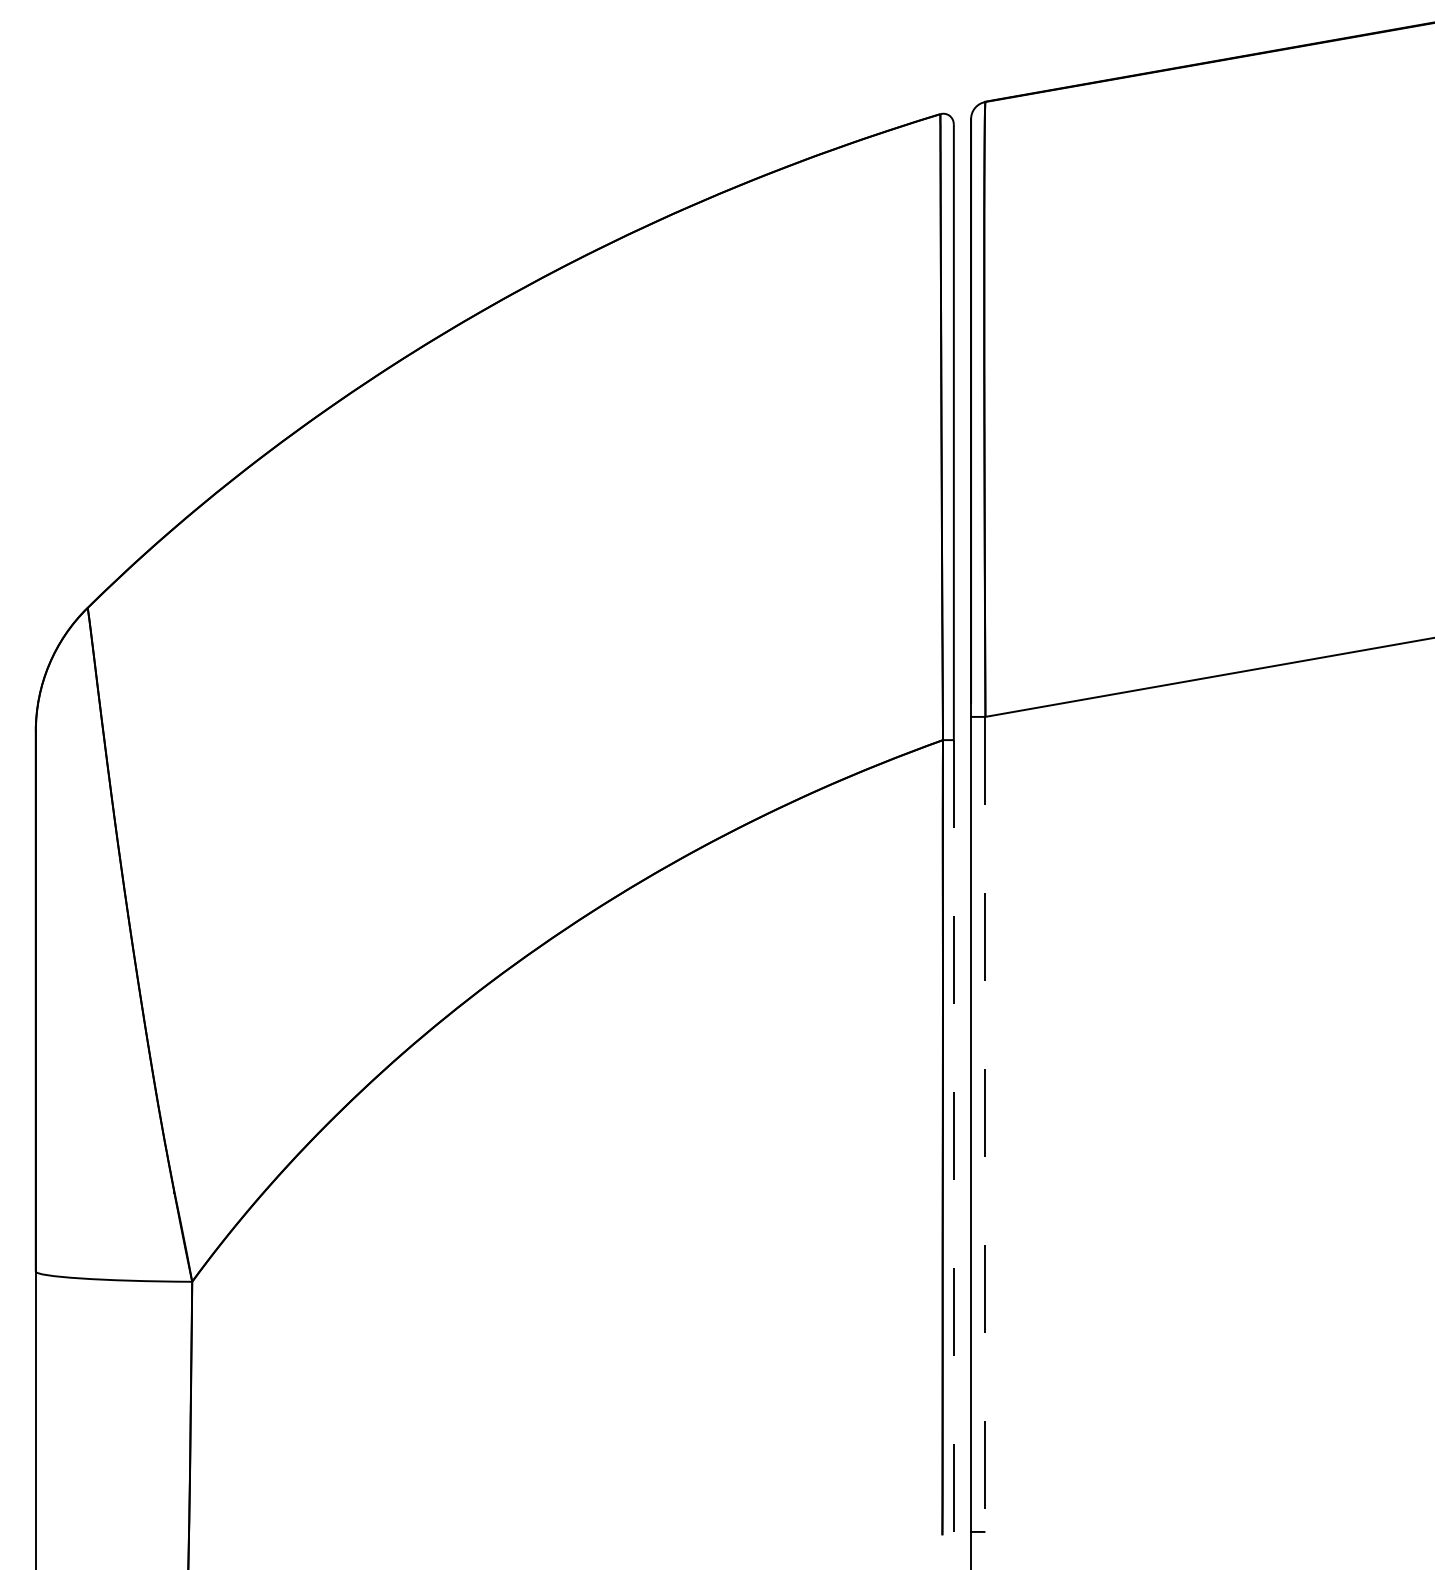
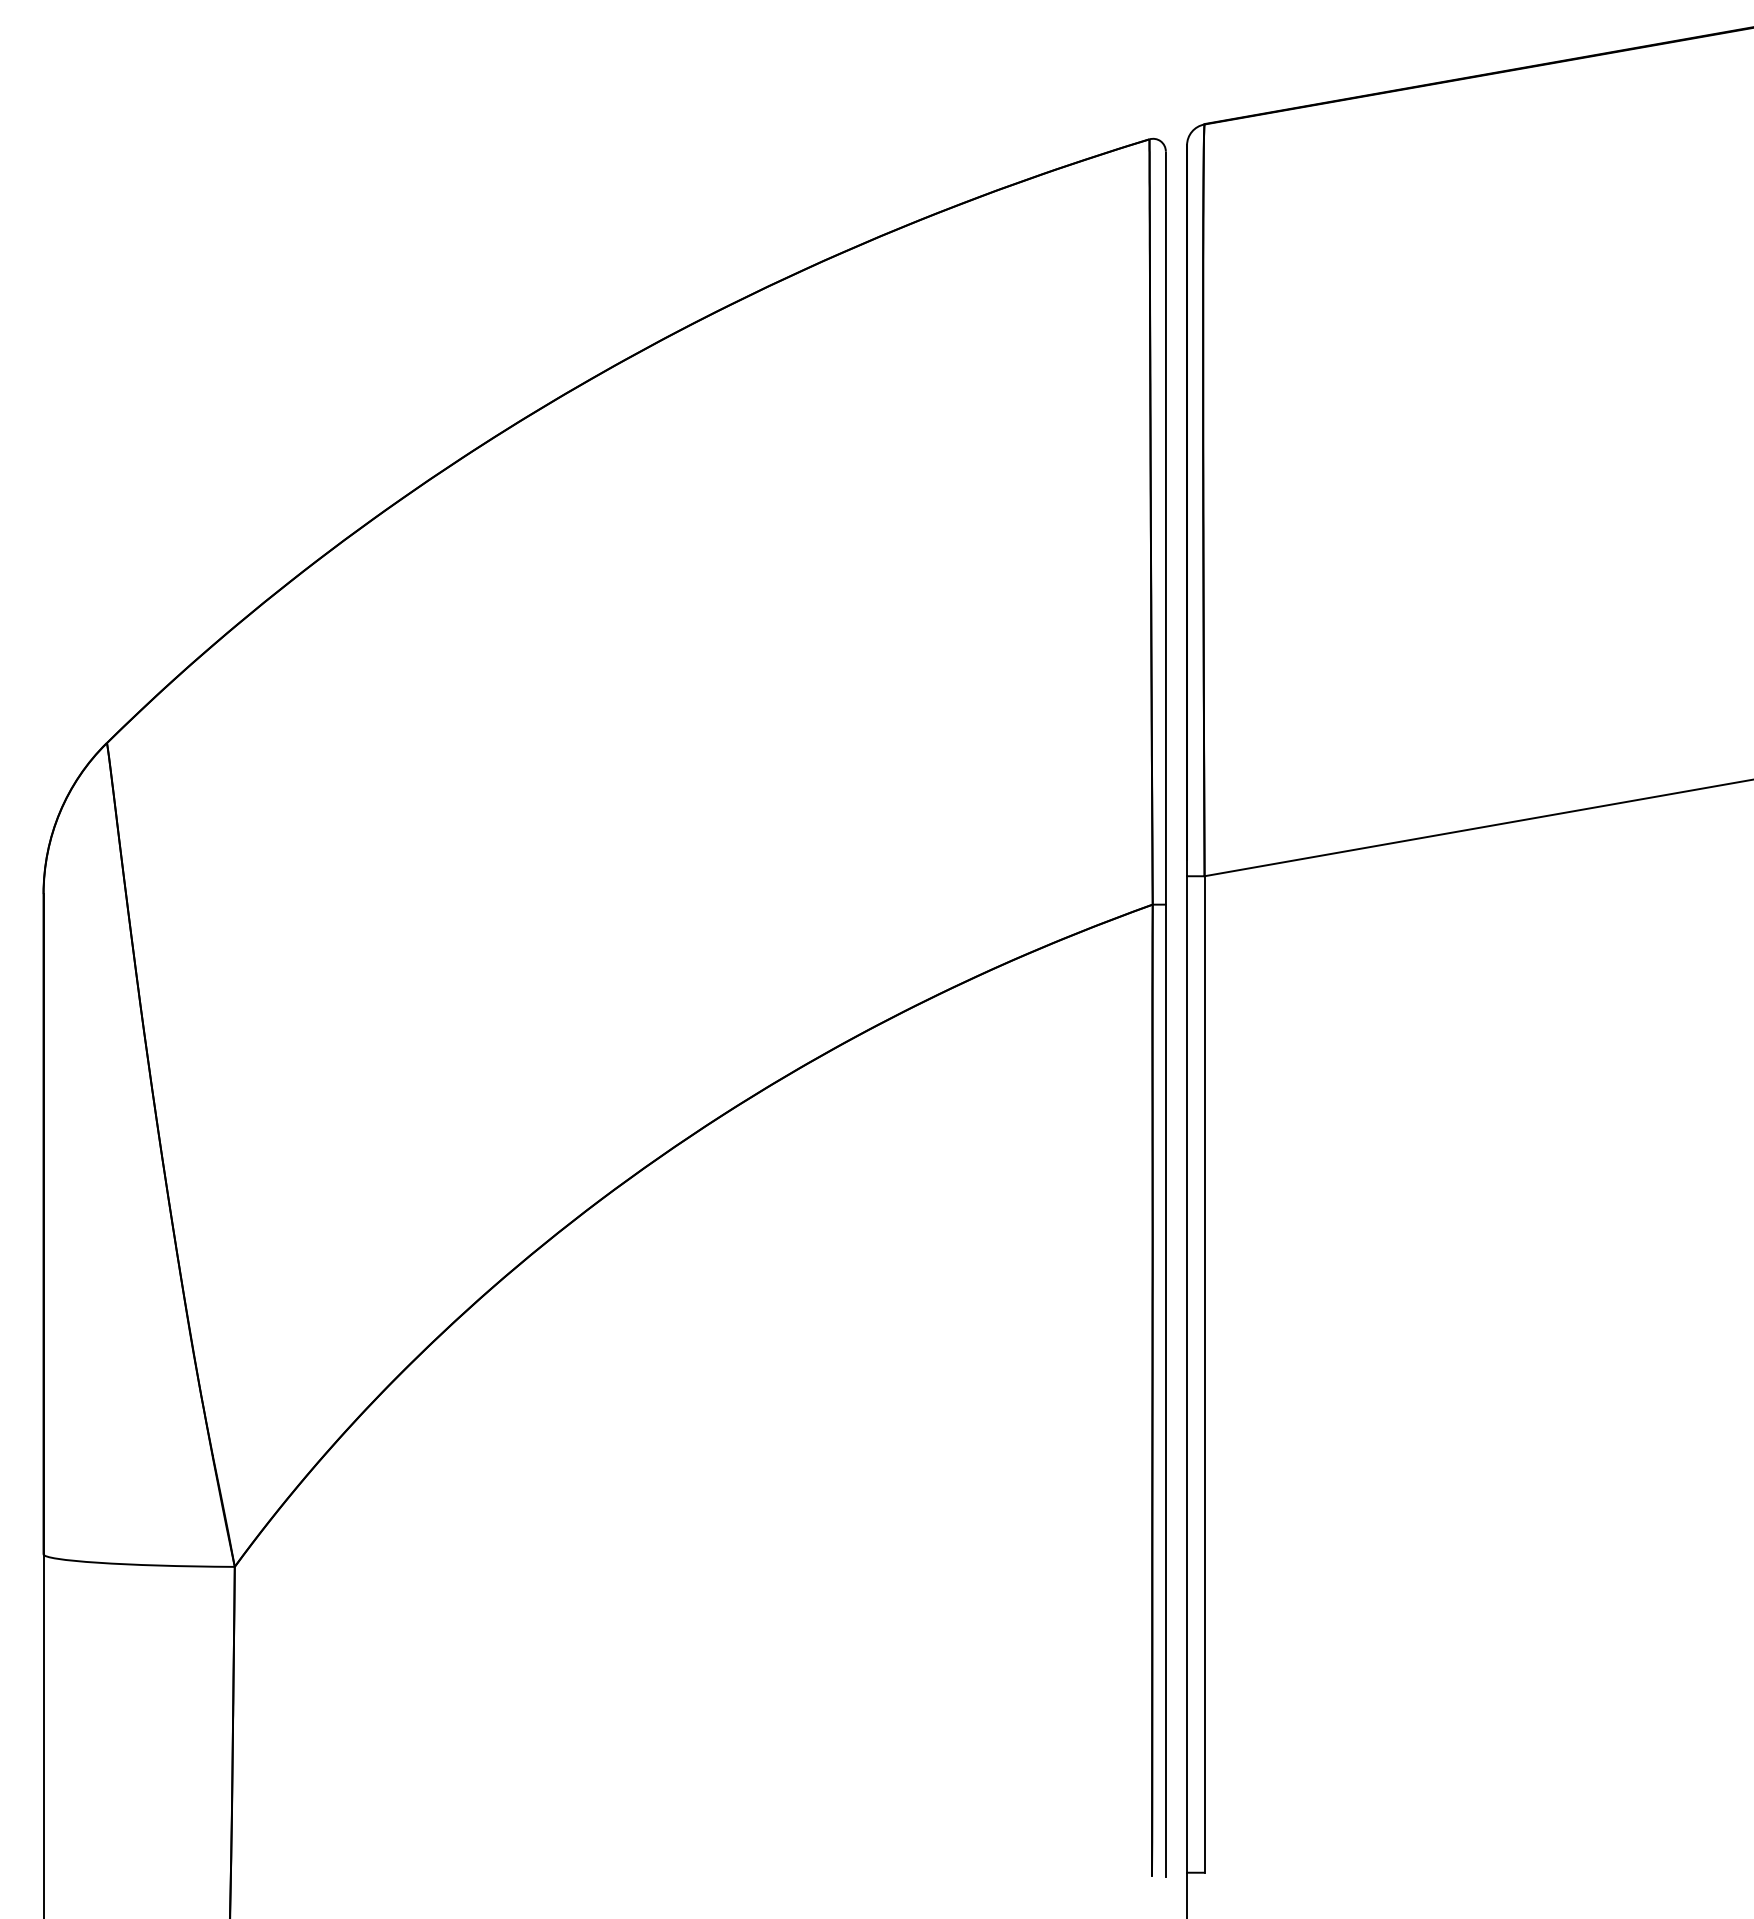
line: (985, 1124) -> (1204, 1374), dashed -> solid
line: (953, 1137) -> (1165, 1390), dashed -> solid

